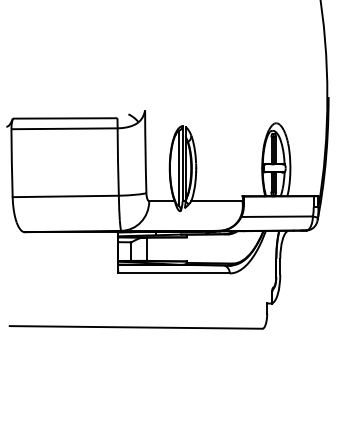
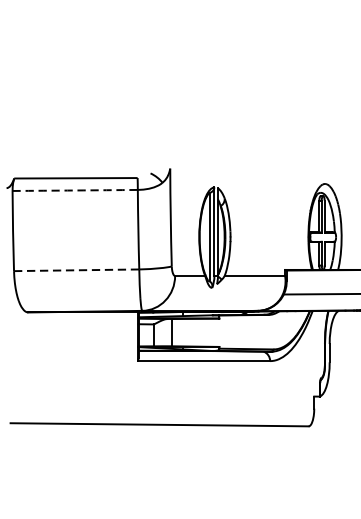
arc: (64, 128) -> (75, 190), solid -> dashed
line: (66, 196) -> (77, 270), solid -> dashed

